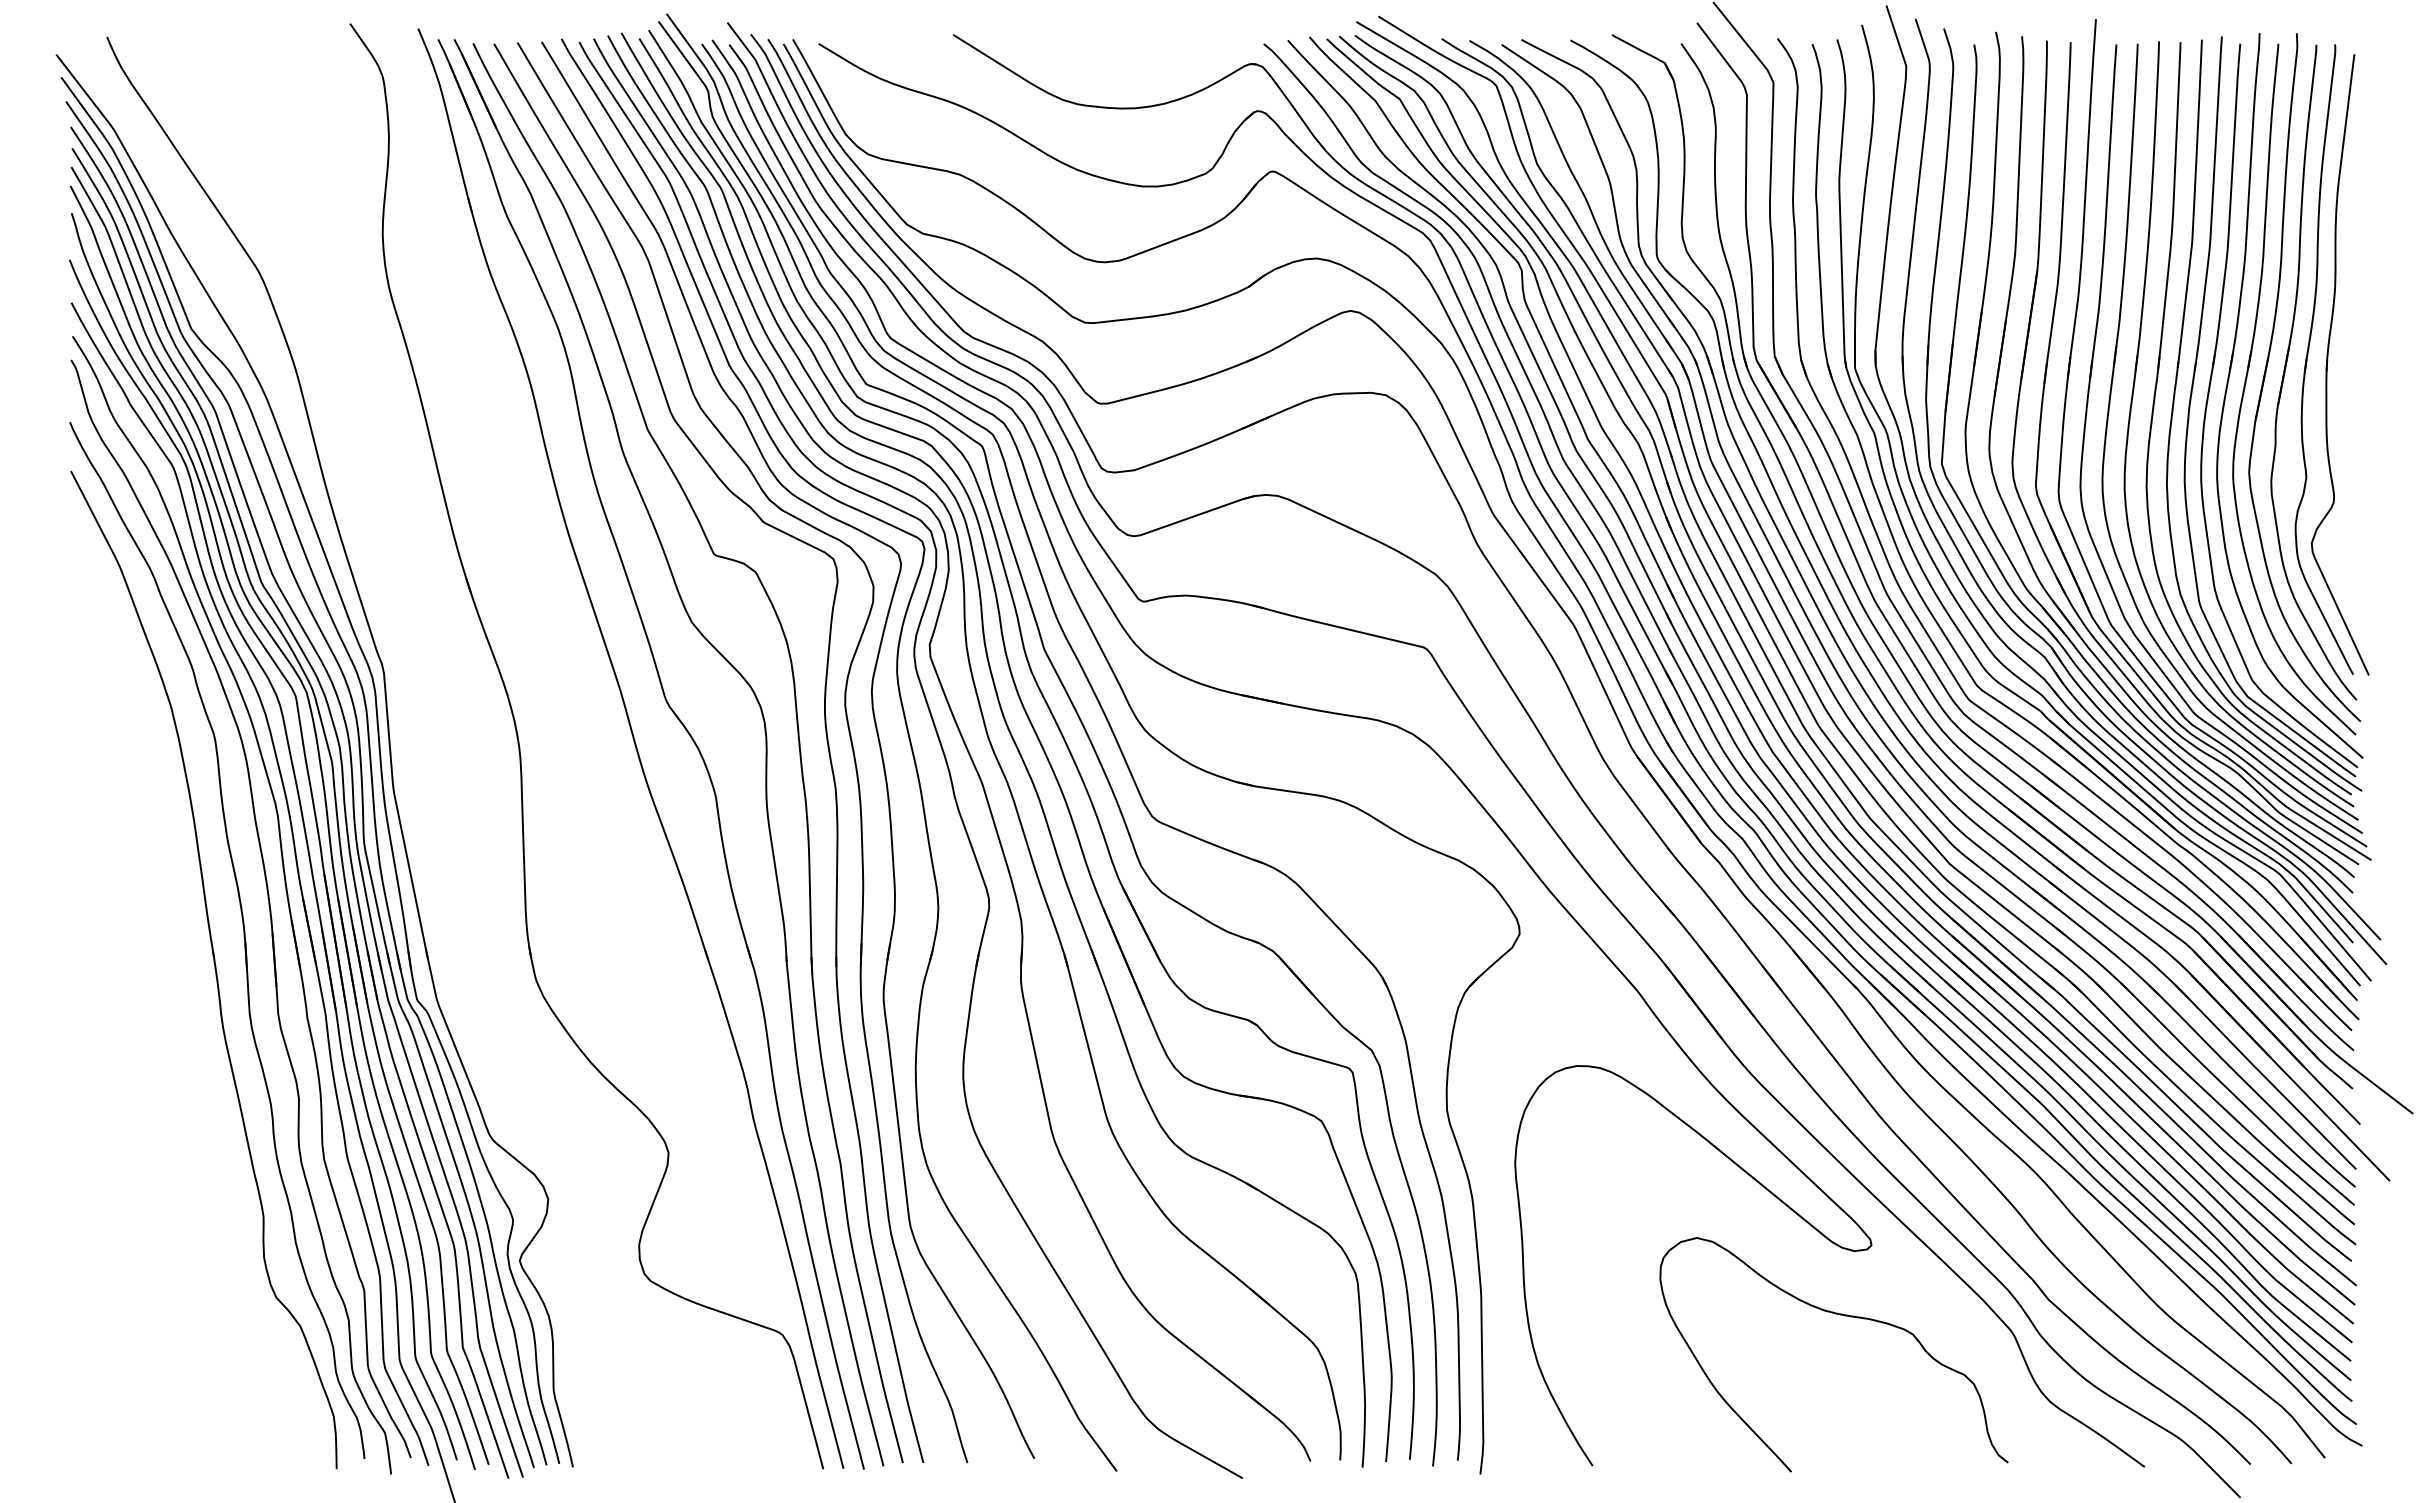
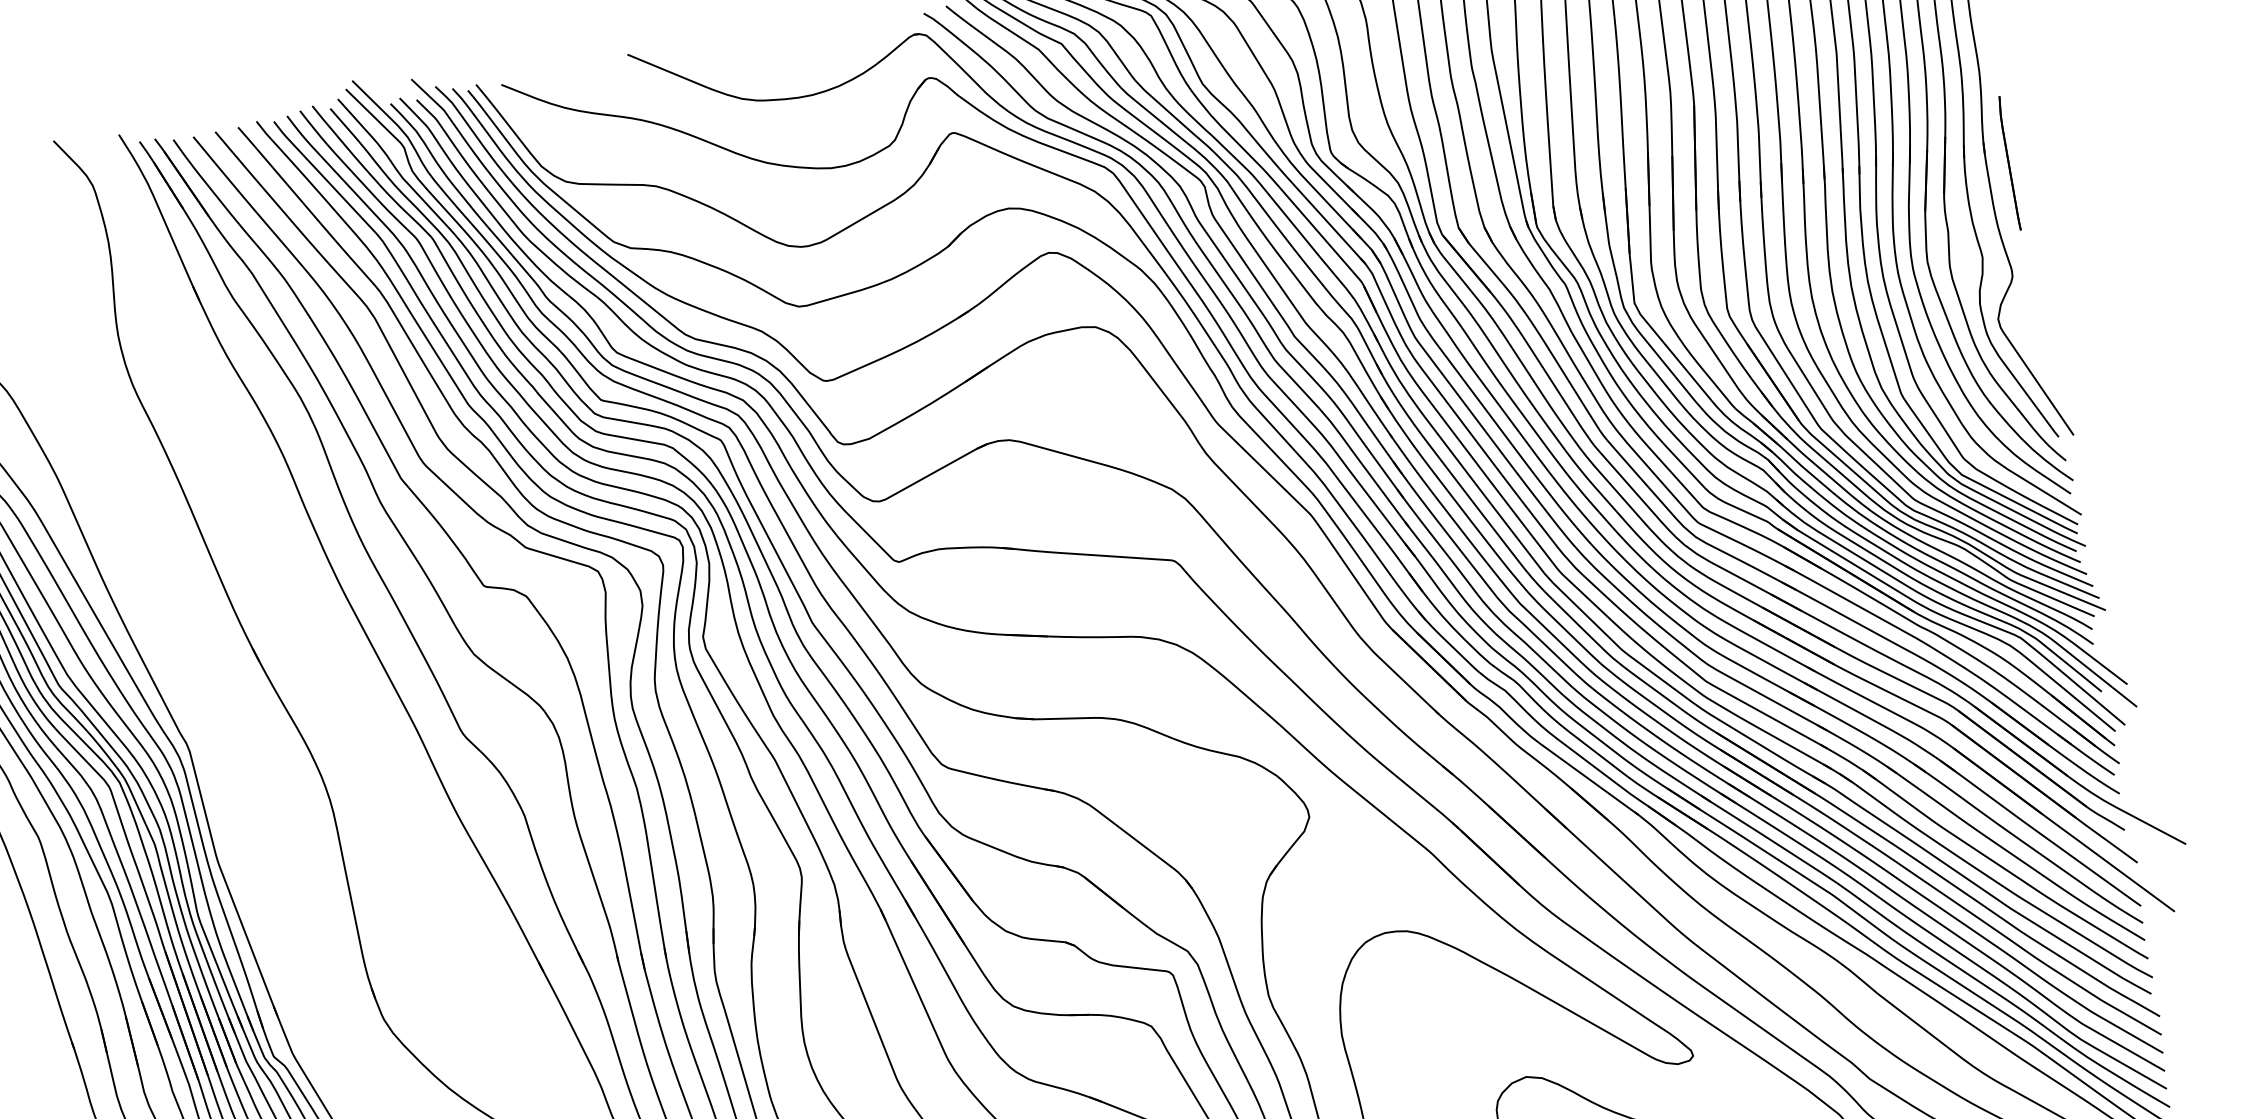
part: (2350, 385) -> (2009, 163), added

